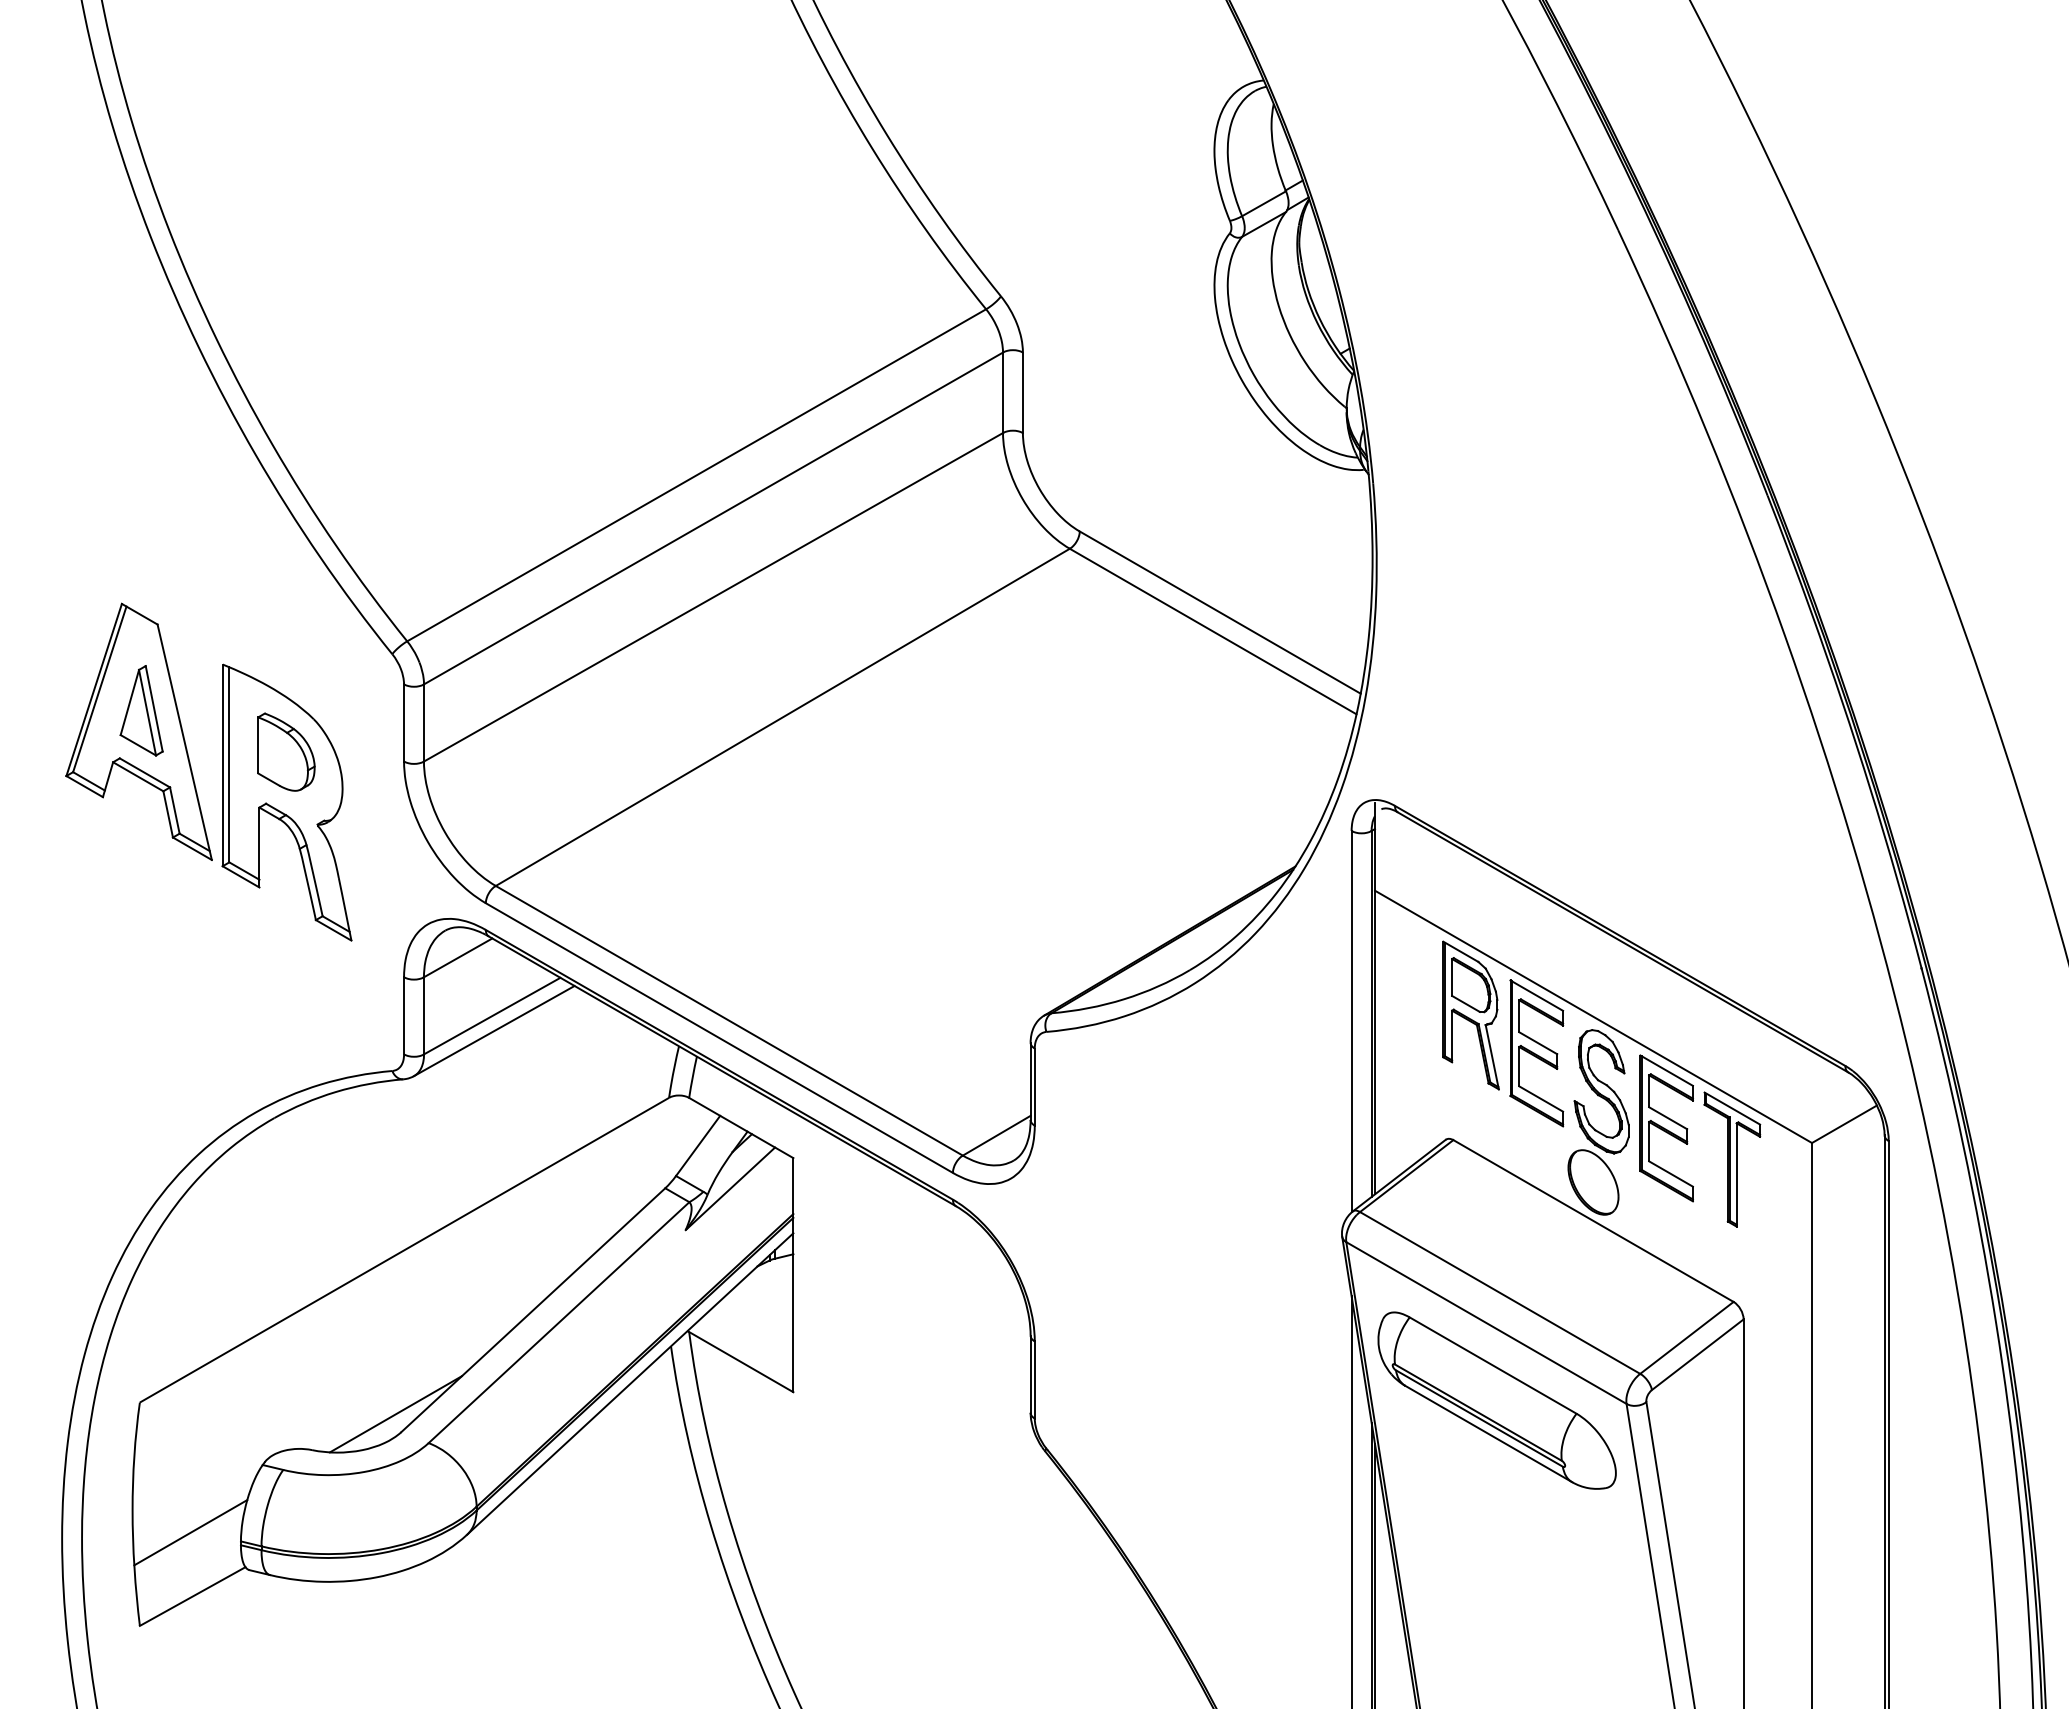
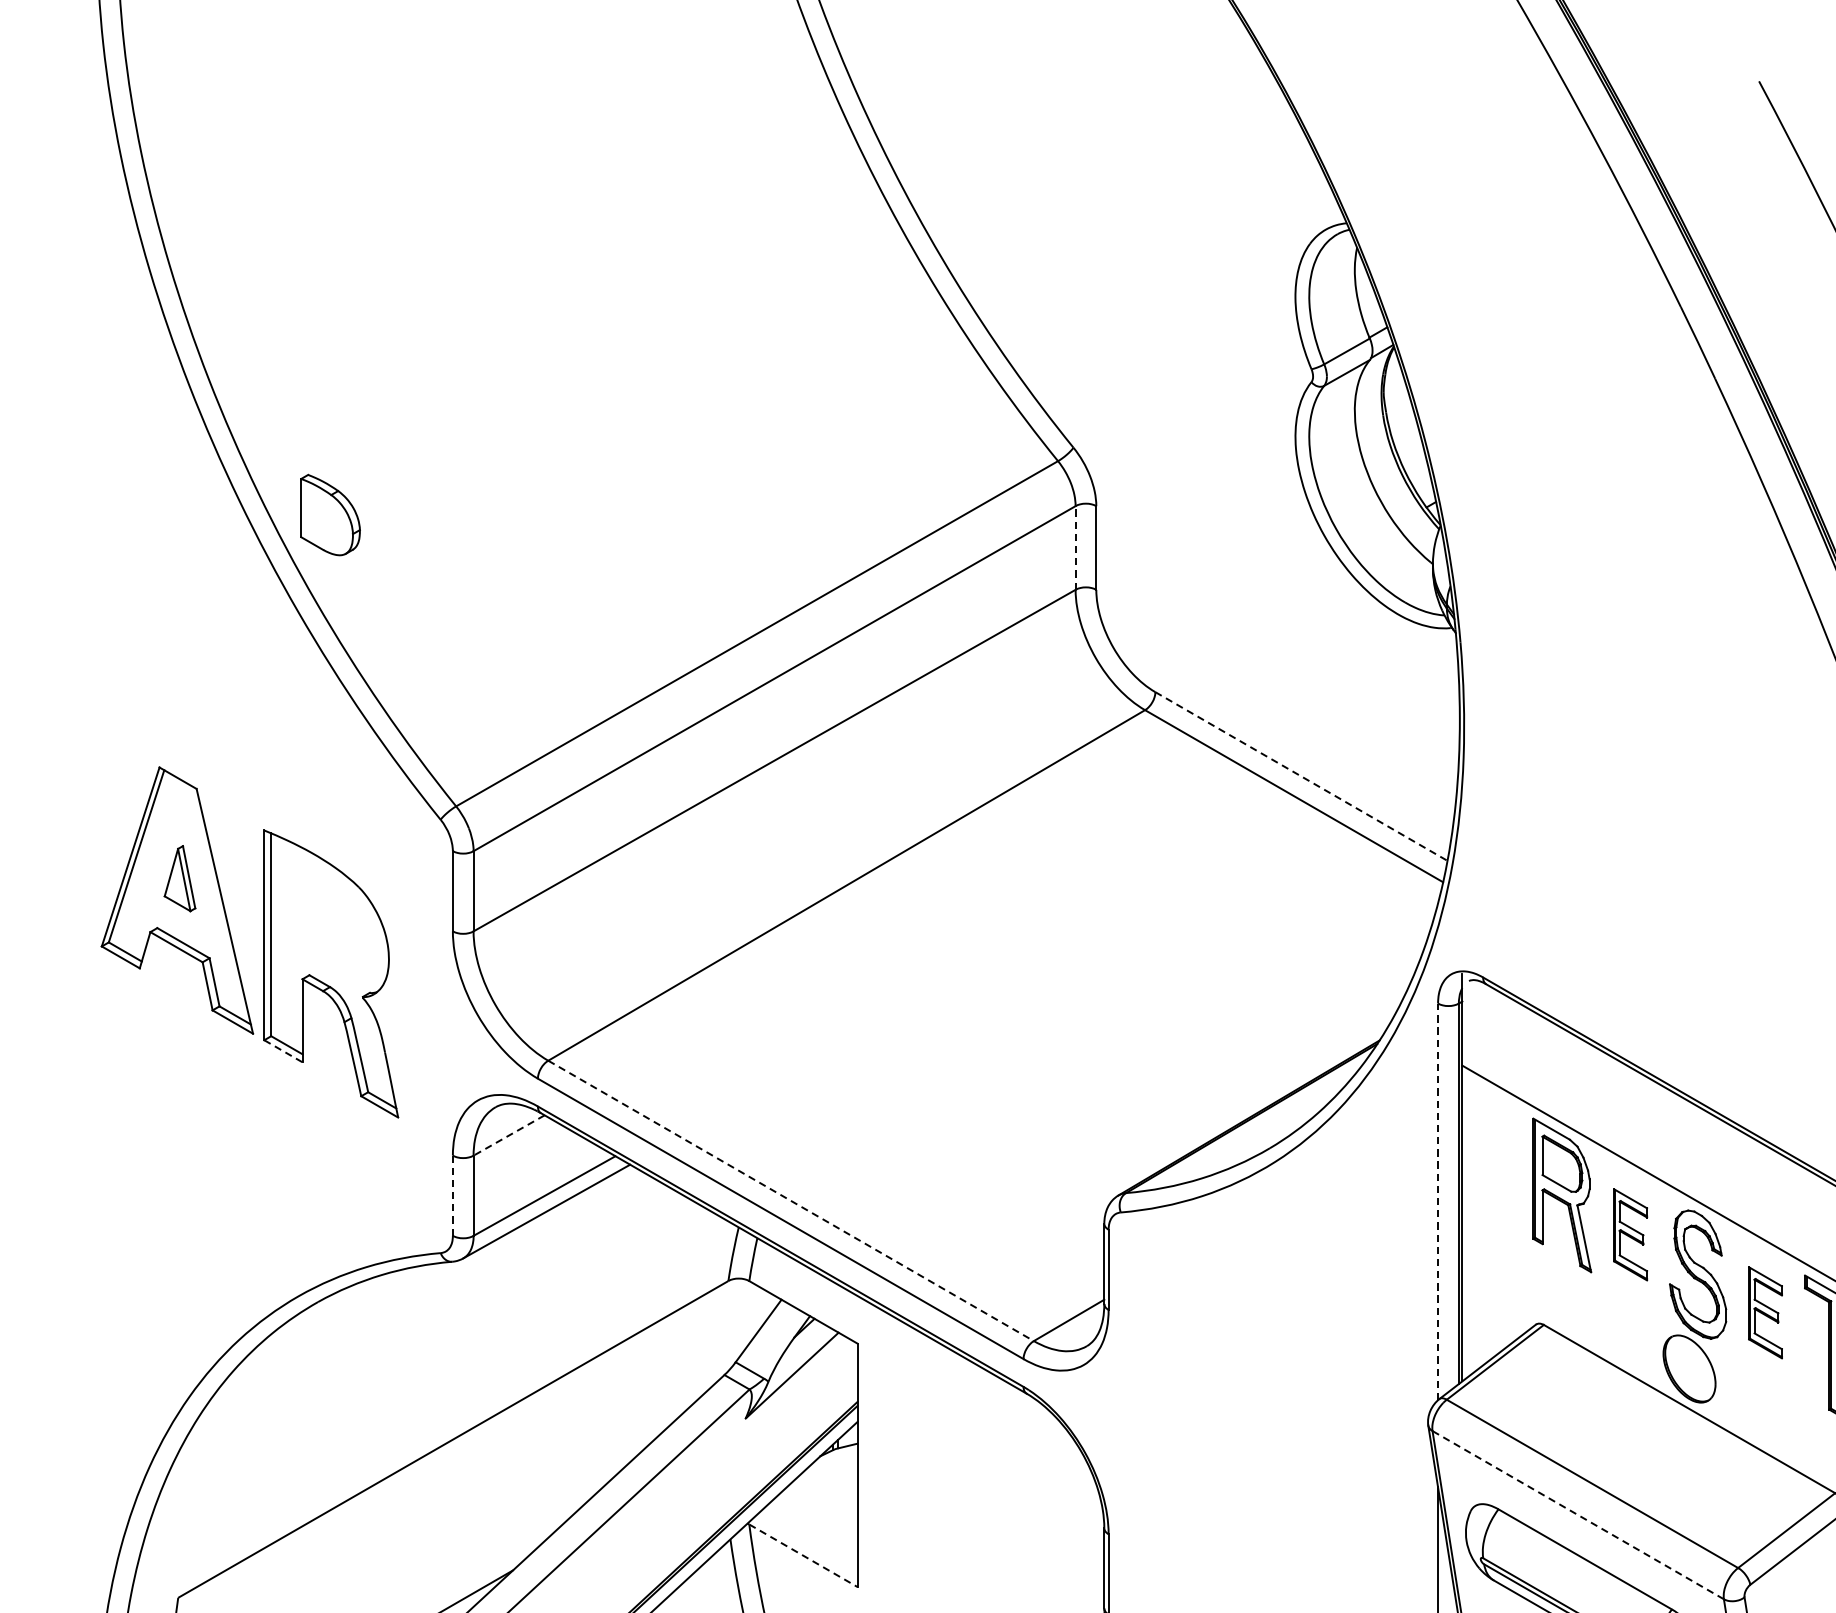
line: (1003, 392) -> (1076, 547), solid -> dashed
line: (1220, 612) -> (1301, 776), solid -> dashed
part: (141, 710) -> (179, 878), size x0.7
part: (286, 751) -> (330, 514), moved
line: (241, 877) -> (283, 1051), solid -> dashed
line: (457, 958) -> (508, 1136), solid -> dashed
line: (404, 1015) -> (453, 1195), solid -> dashed
line: (729, 1020) -> (791, 1200), solid -> dashed
line: (1351, 1021) -> (1437, 1201), solid -> dashed
part: (1536, 1053) -> (1630, 1234), size x0.6
part: (1666, 1128) -> (1765, 1312), size x0.6
line: (1486, 1323) -> (1578, 1515), solid -> dashed
line: (741, 1362) -> (803, 1556), solid -> dashed

